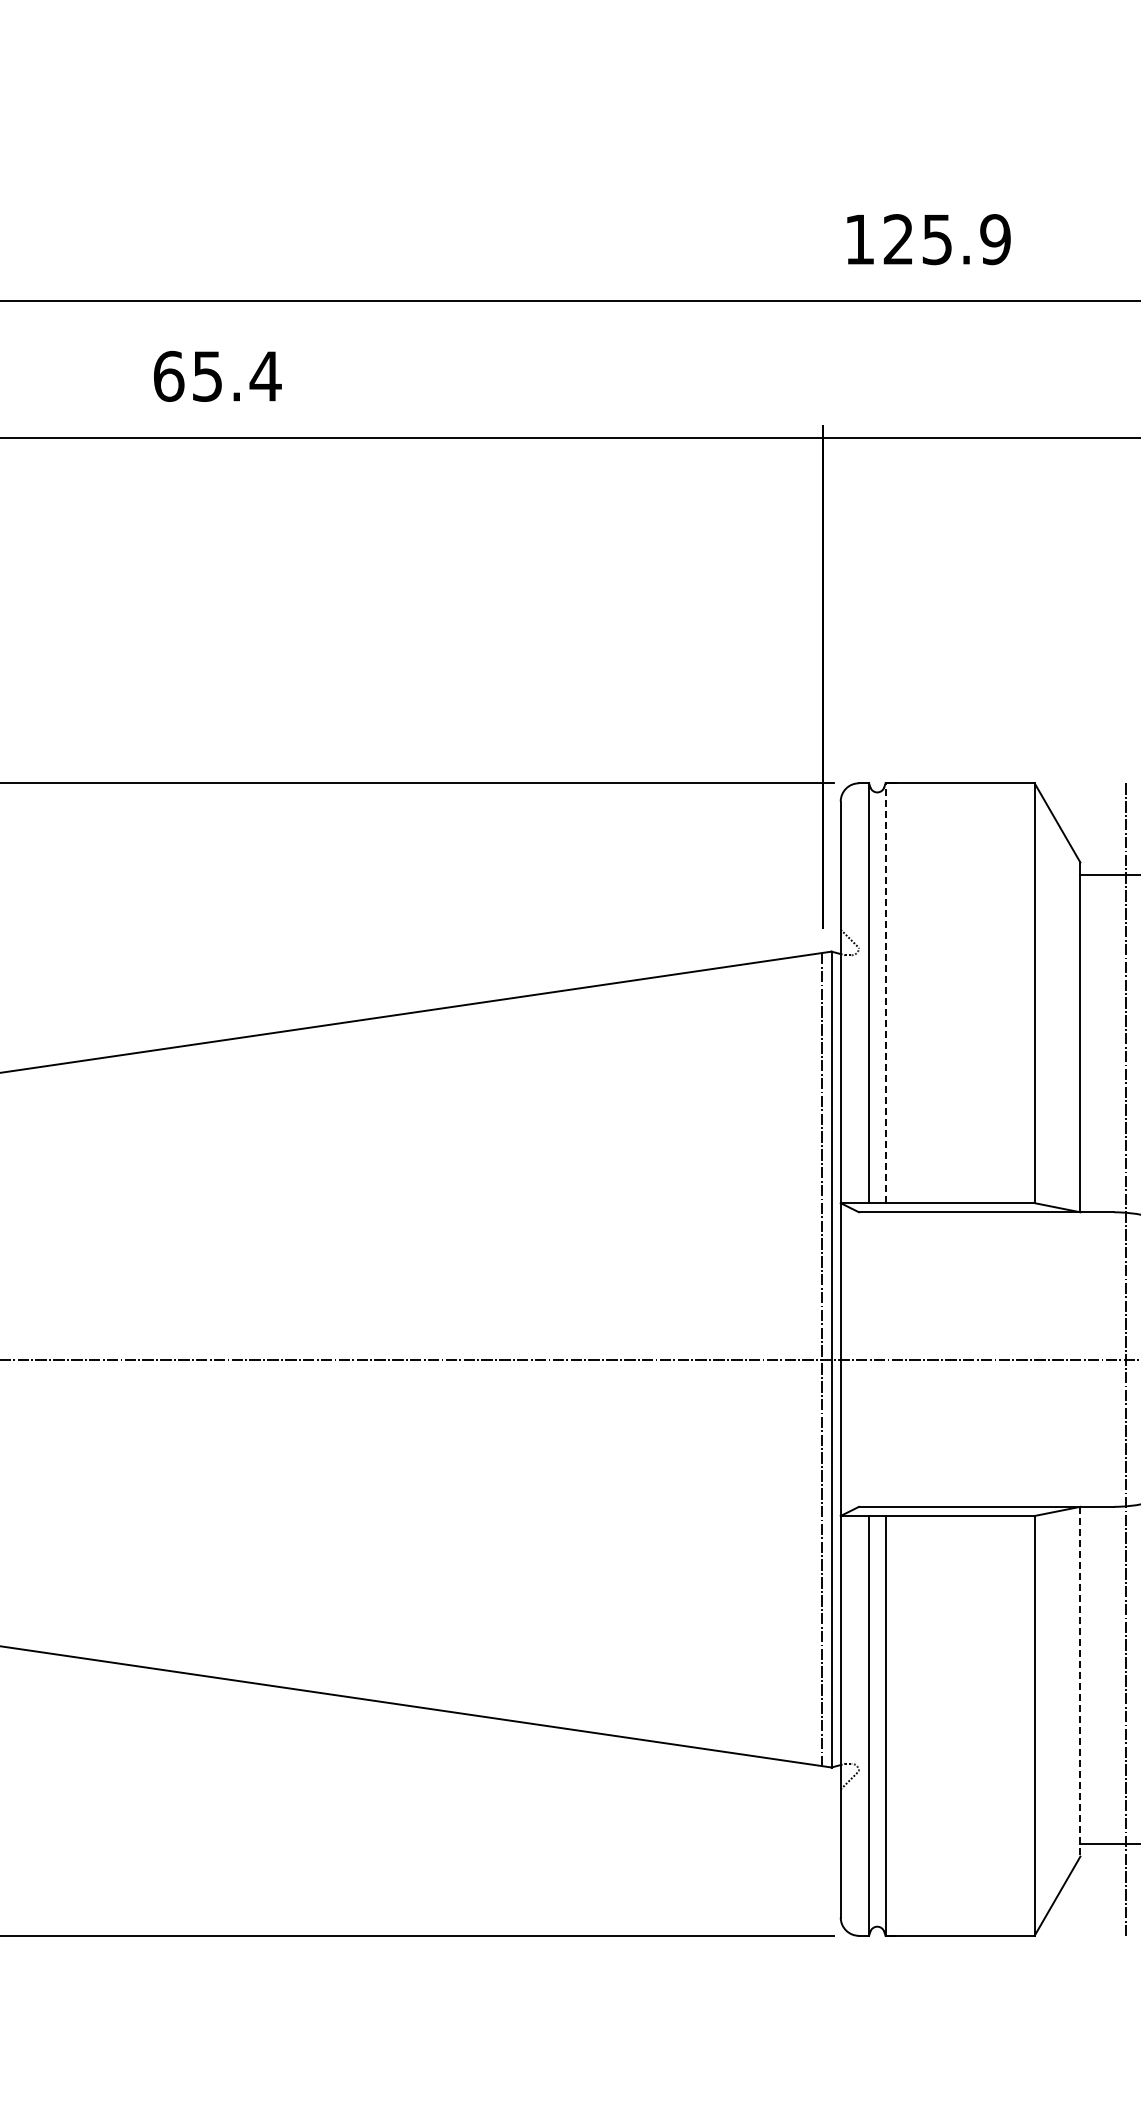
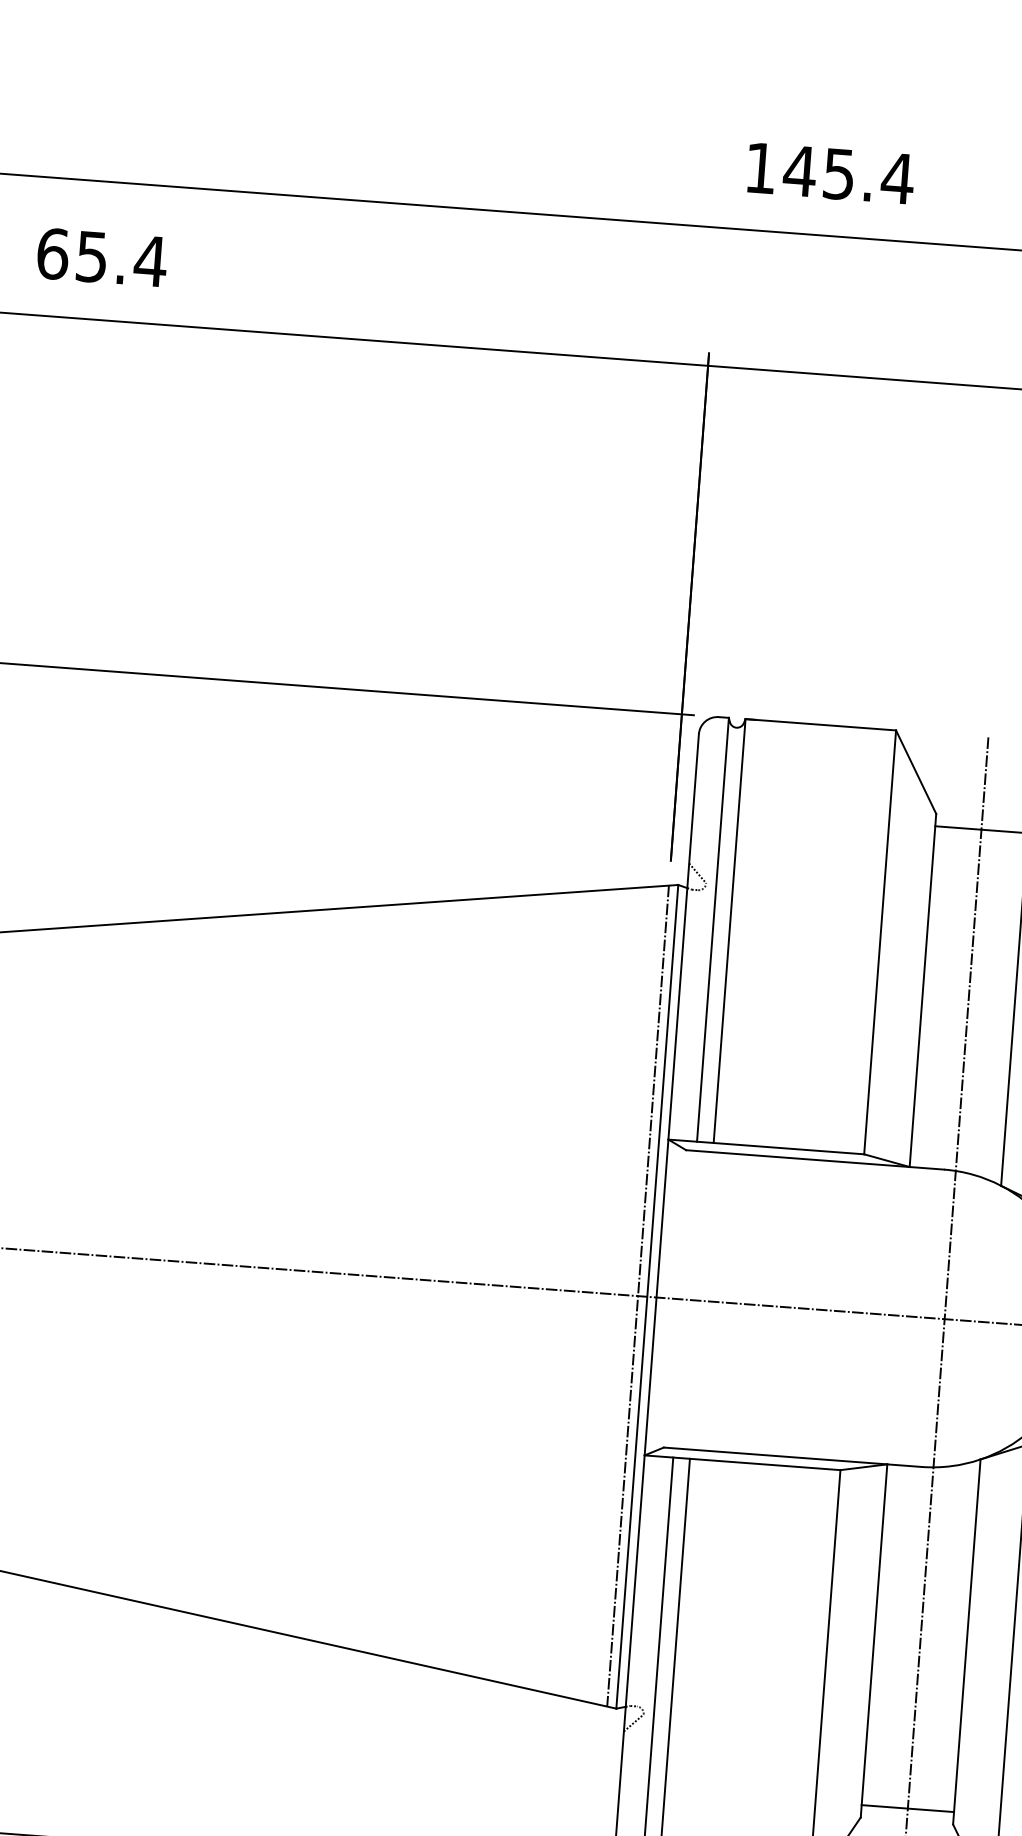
text: (946, 239) -> (848, 174), 125.9 -> 145.4
line: (885, 993) -> (729, 931), dashed -> solid
line: (1080, 1681) -> (874, 1640), dashed -> solid

